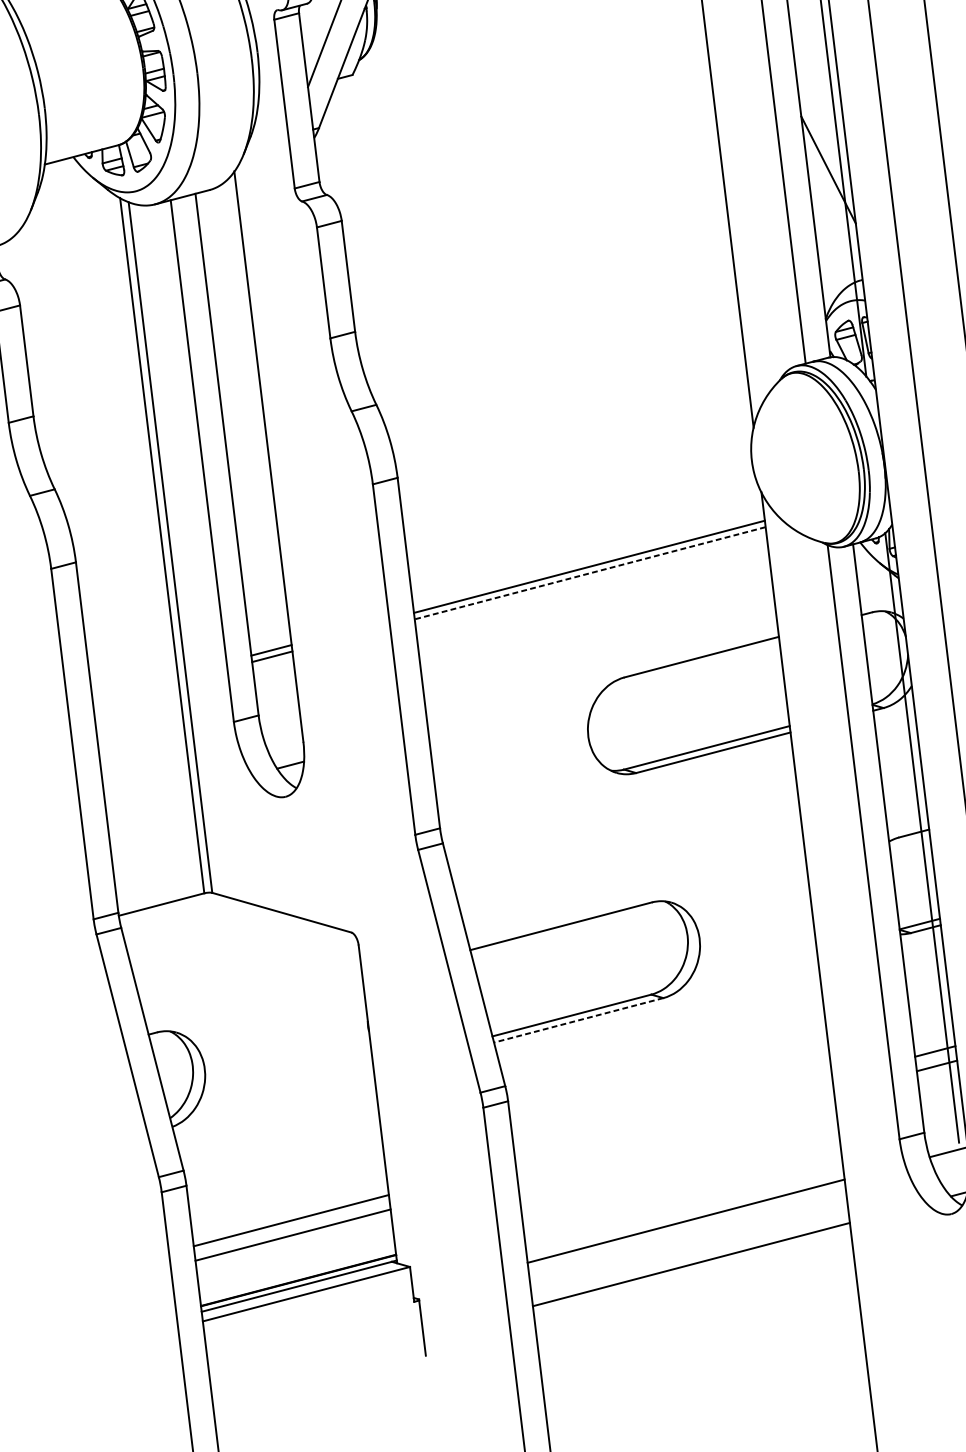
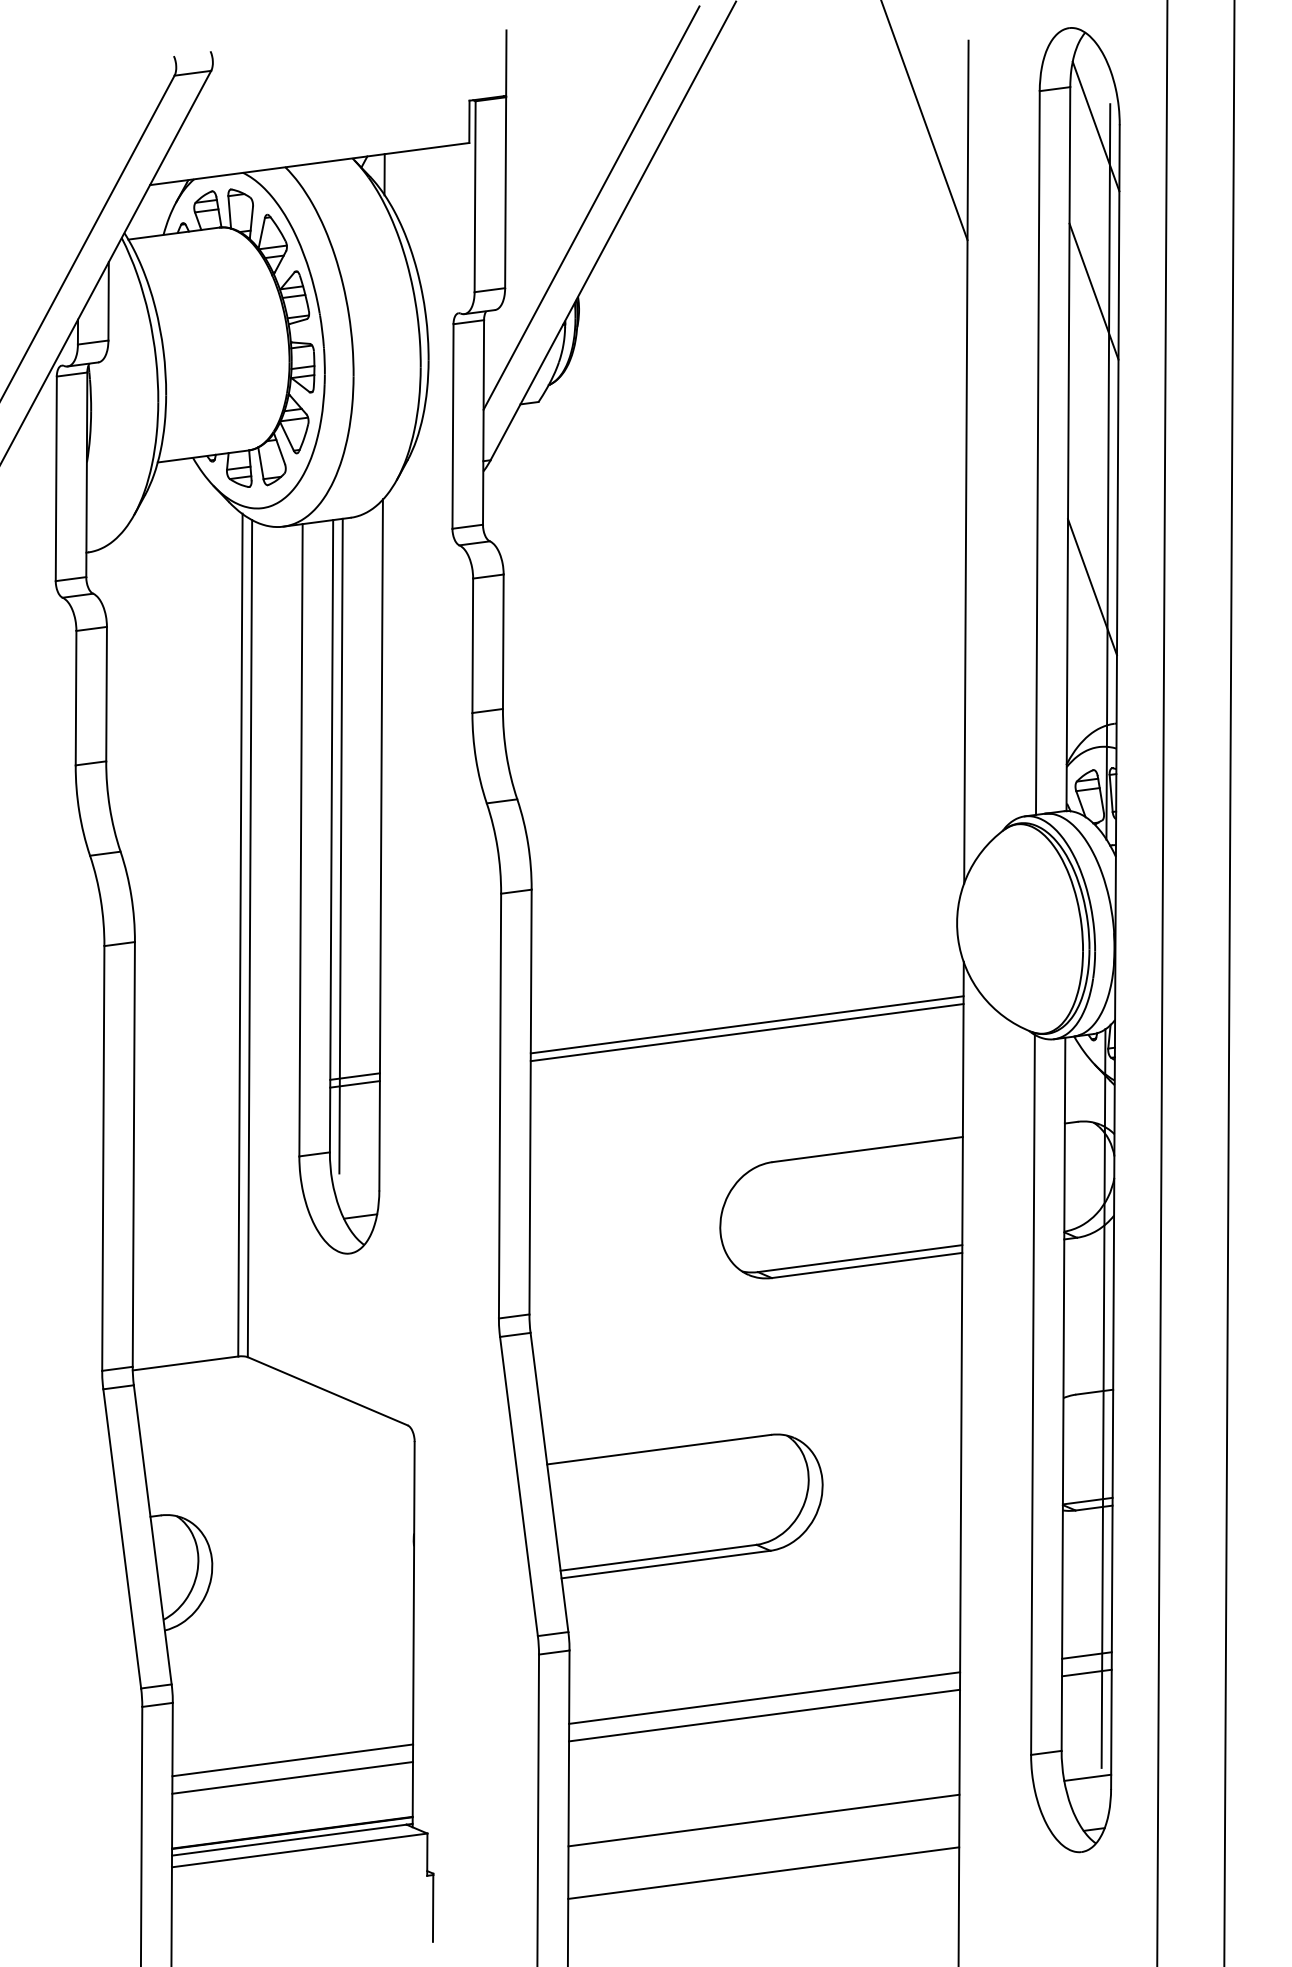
line: (235, 461) -> (340, 845), added
line: (589, 573) -> (746, 1032), dashed -> solid
line: (578, 1020) -> (665, 1564), dashed -> solid
line: (673, 1119) -> (764, 1697), added
line: (675, 1134) -> (764, 1715), added

